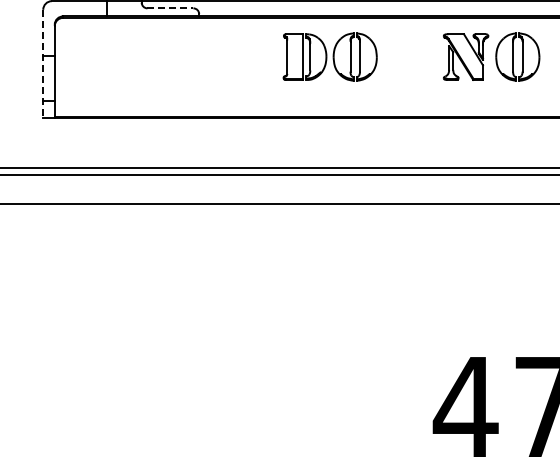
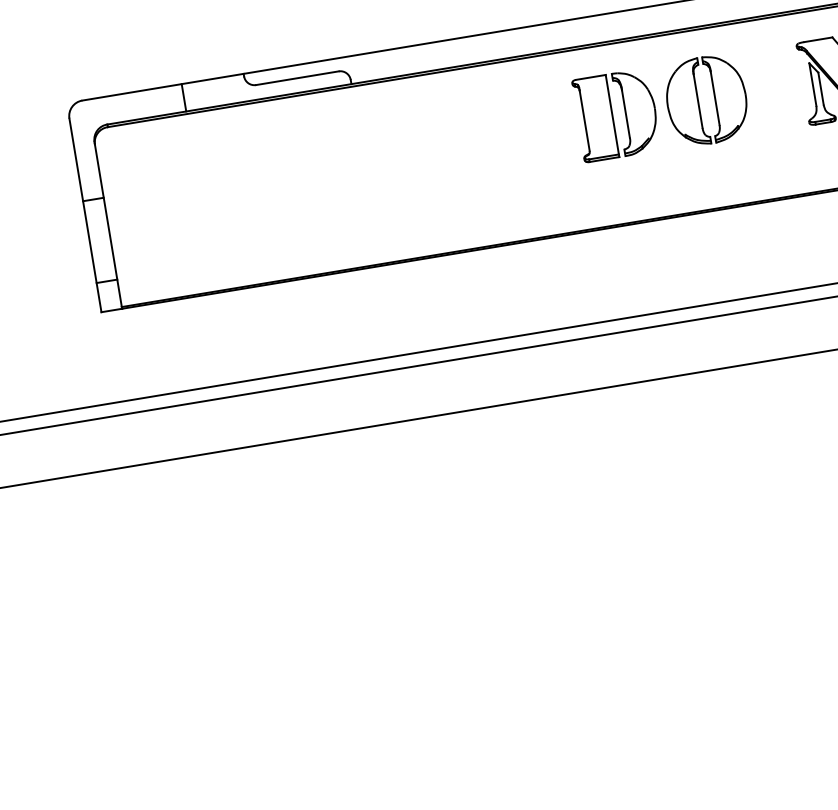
line: (170, 8) -> (297, 78), dashed -> solid
part: (329, 56) -> (660, 106), moved
line: (43, 63) -> (85, 214), dashed -> solid

